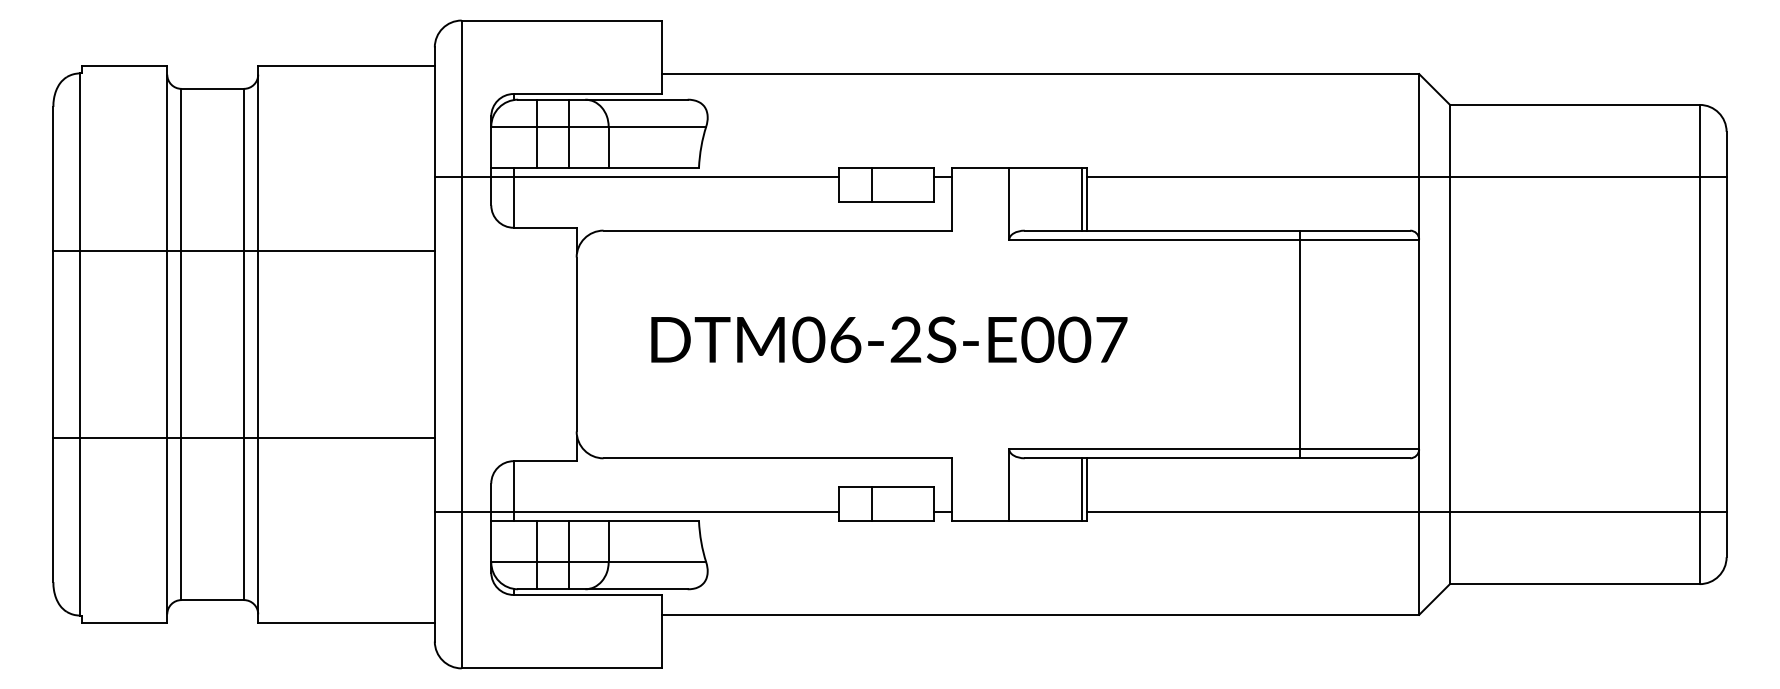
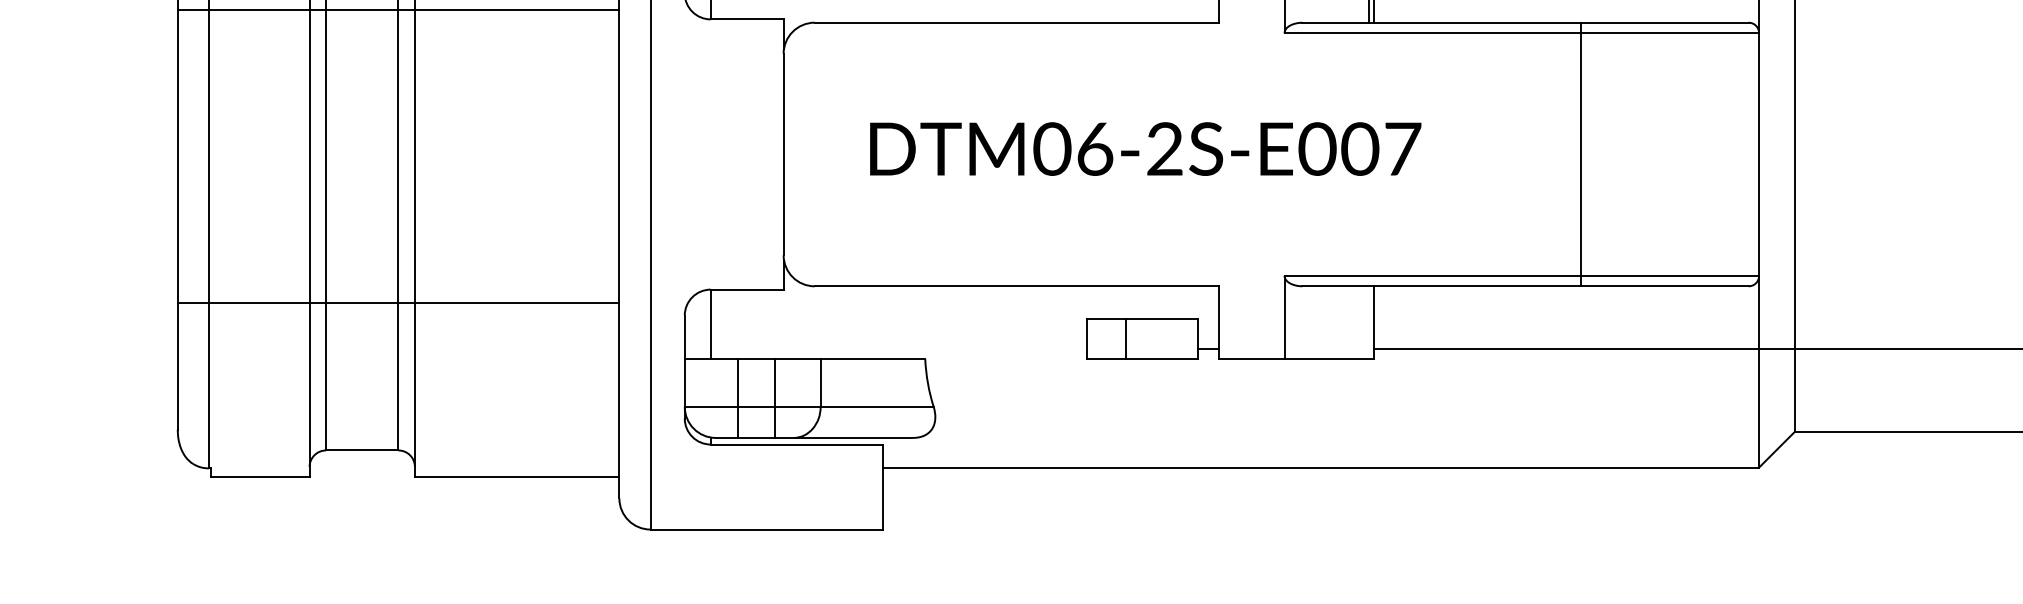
line: (243, 250) -> (397, 9), moved
line: (1299, 344) -> (1581, 154), moved
line: (243, 438) -> (397, 302), moved
line: (1082, 489) -> (1369, 322), removed
line: (636, 512) -> (852, 349), removed

